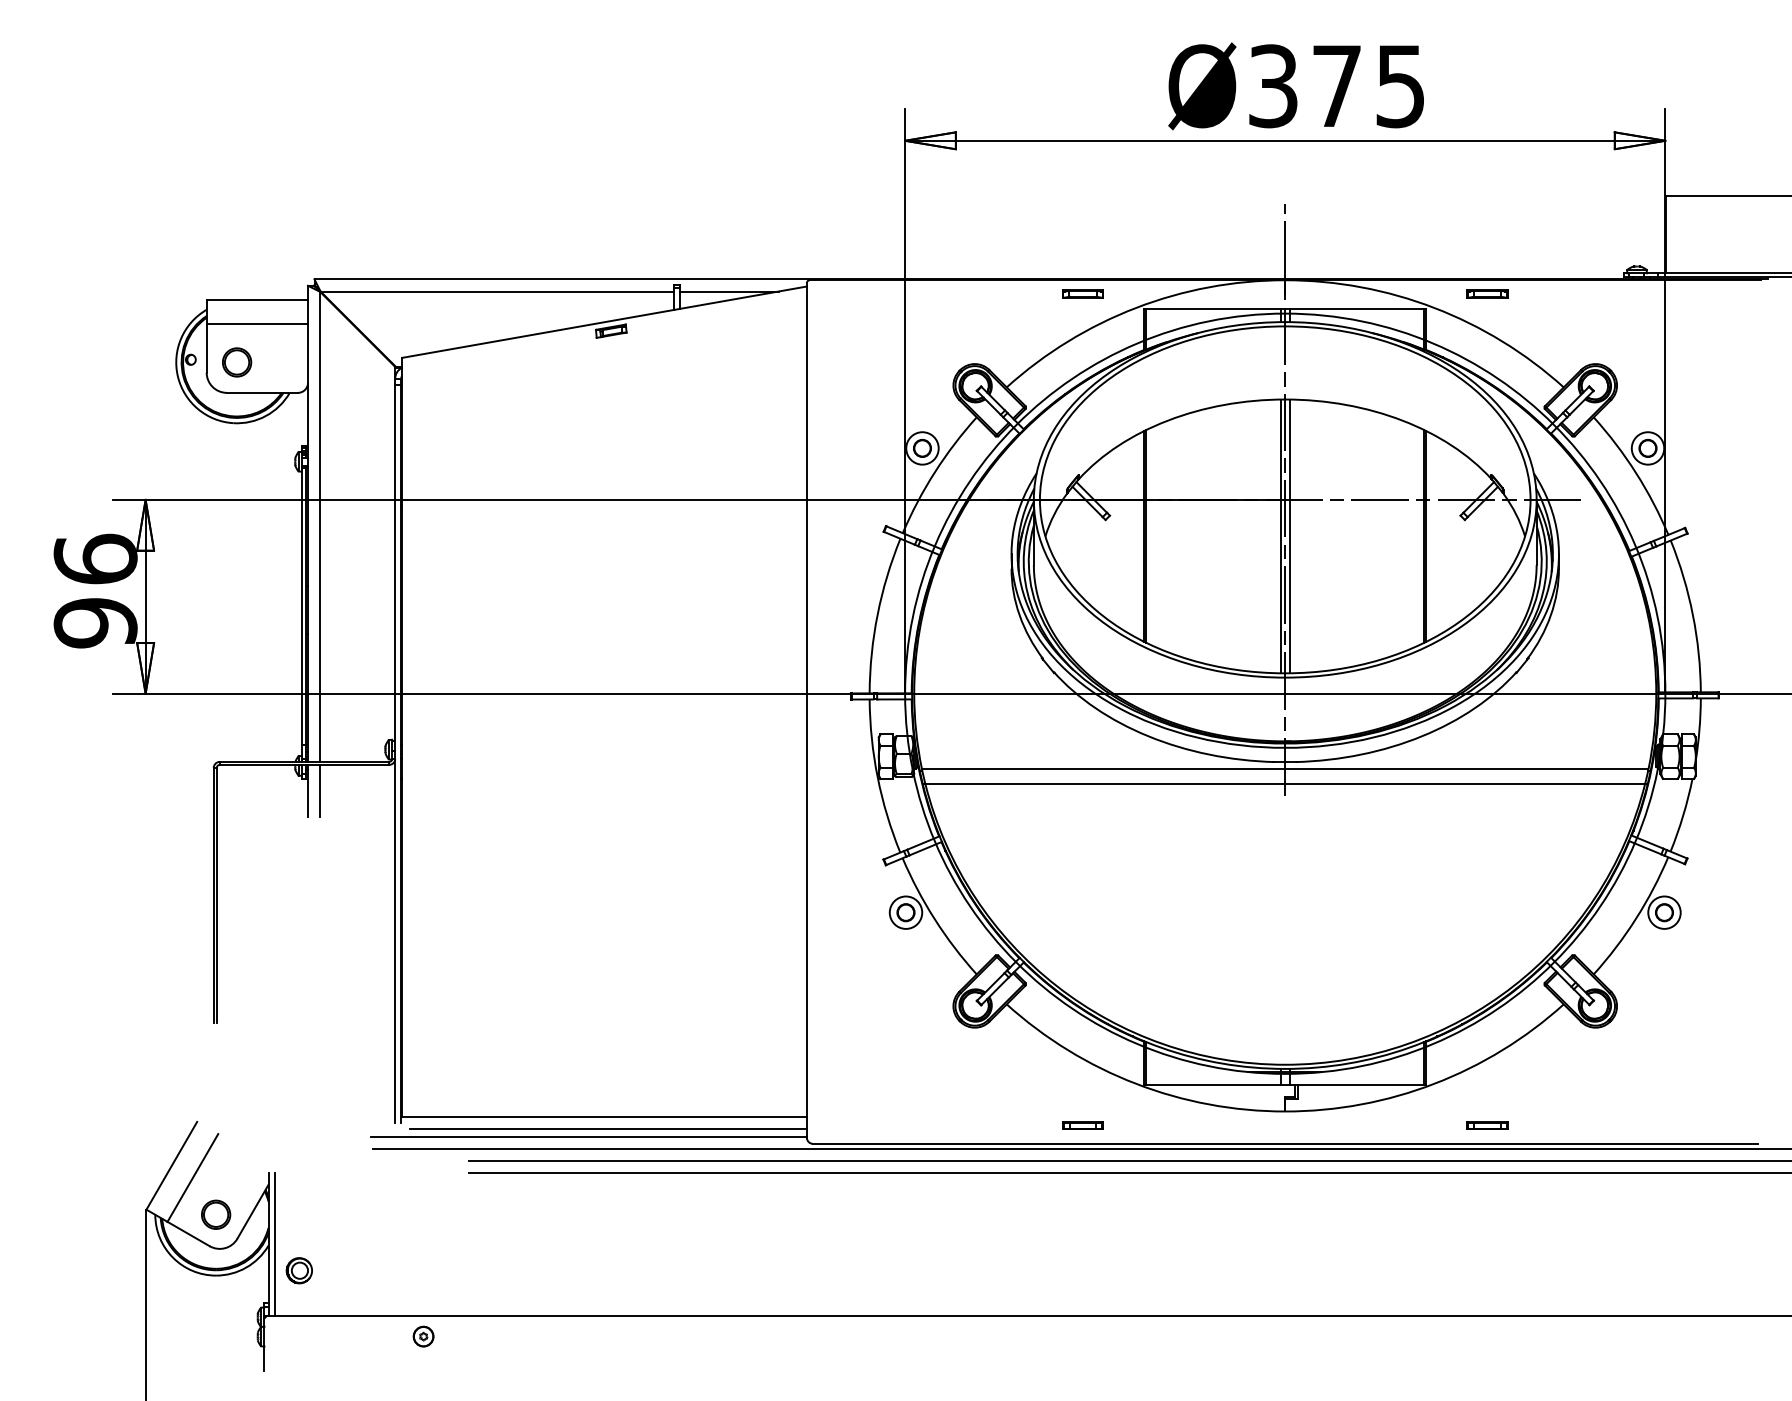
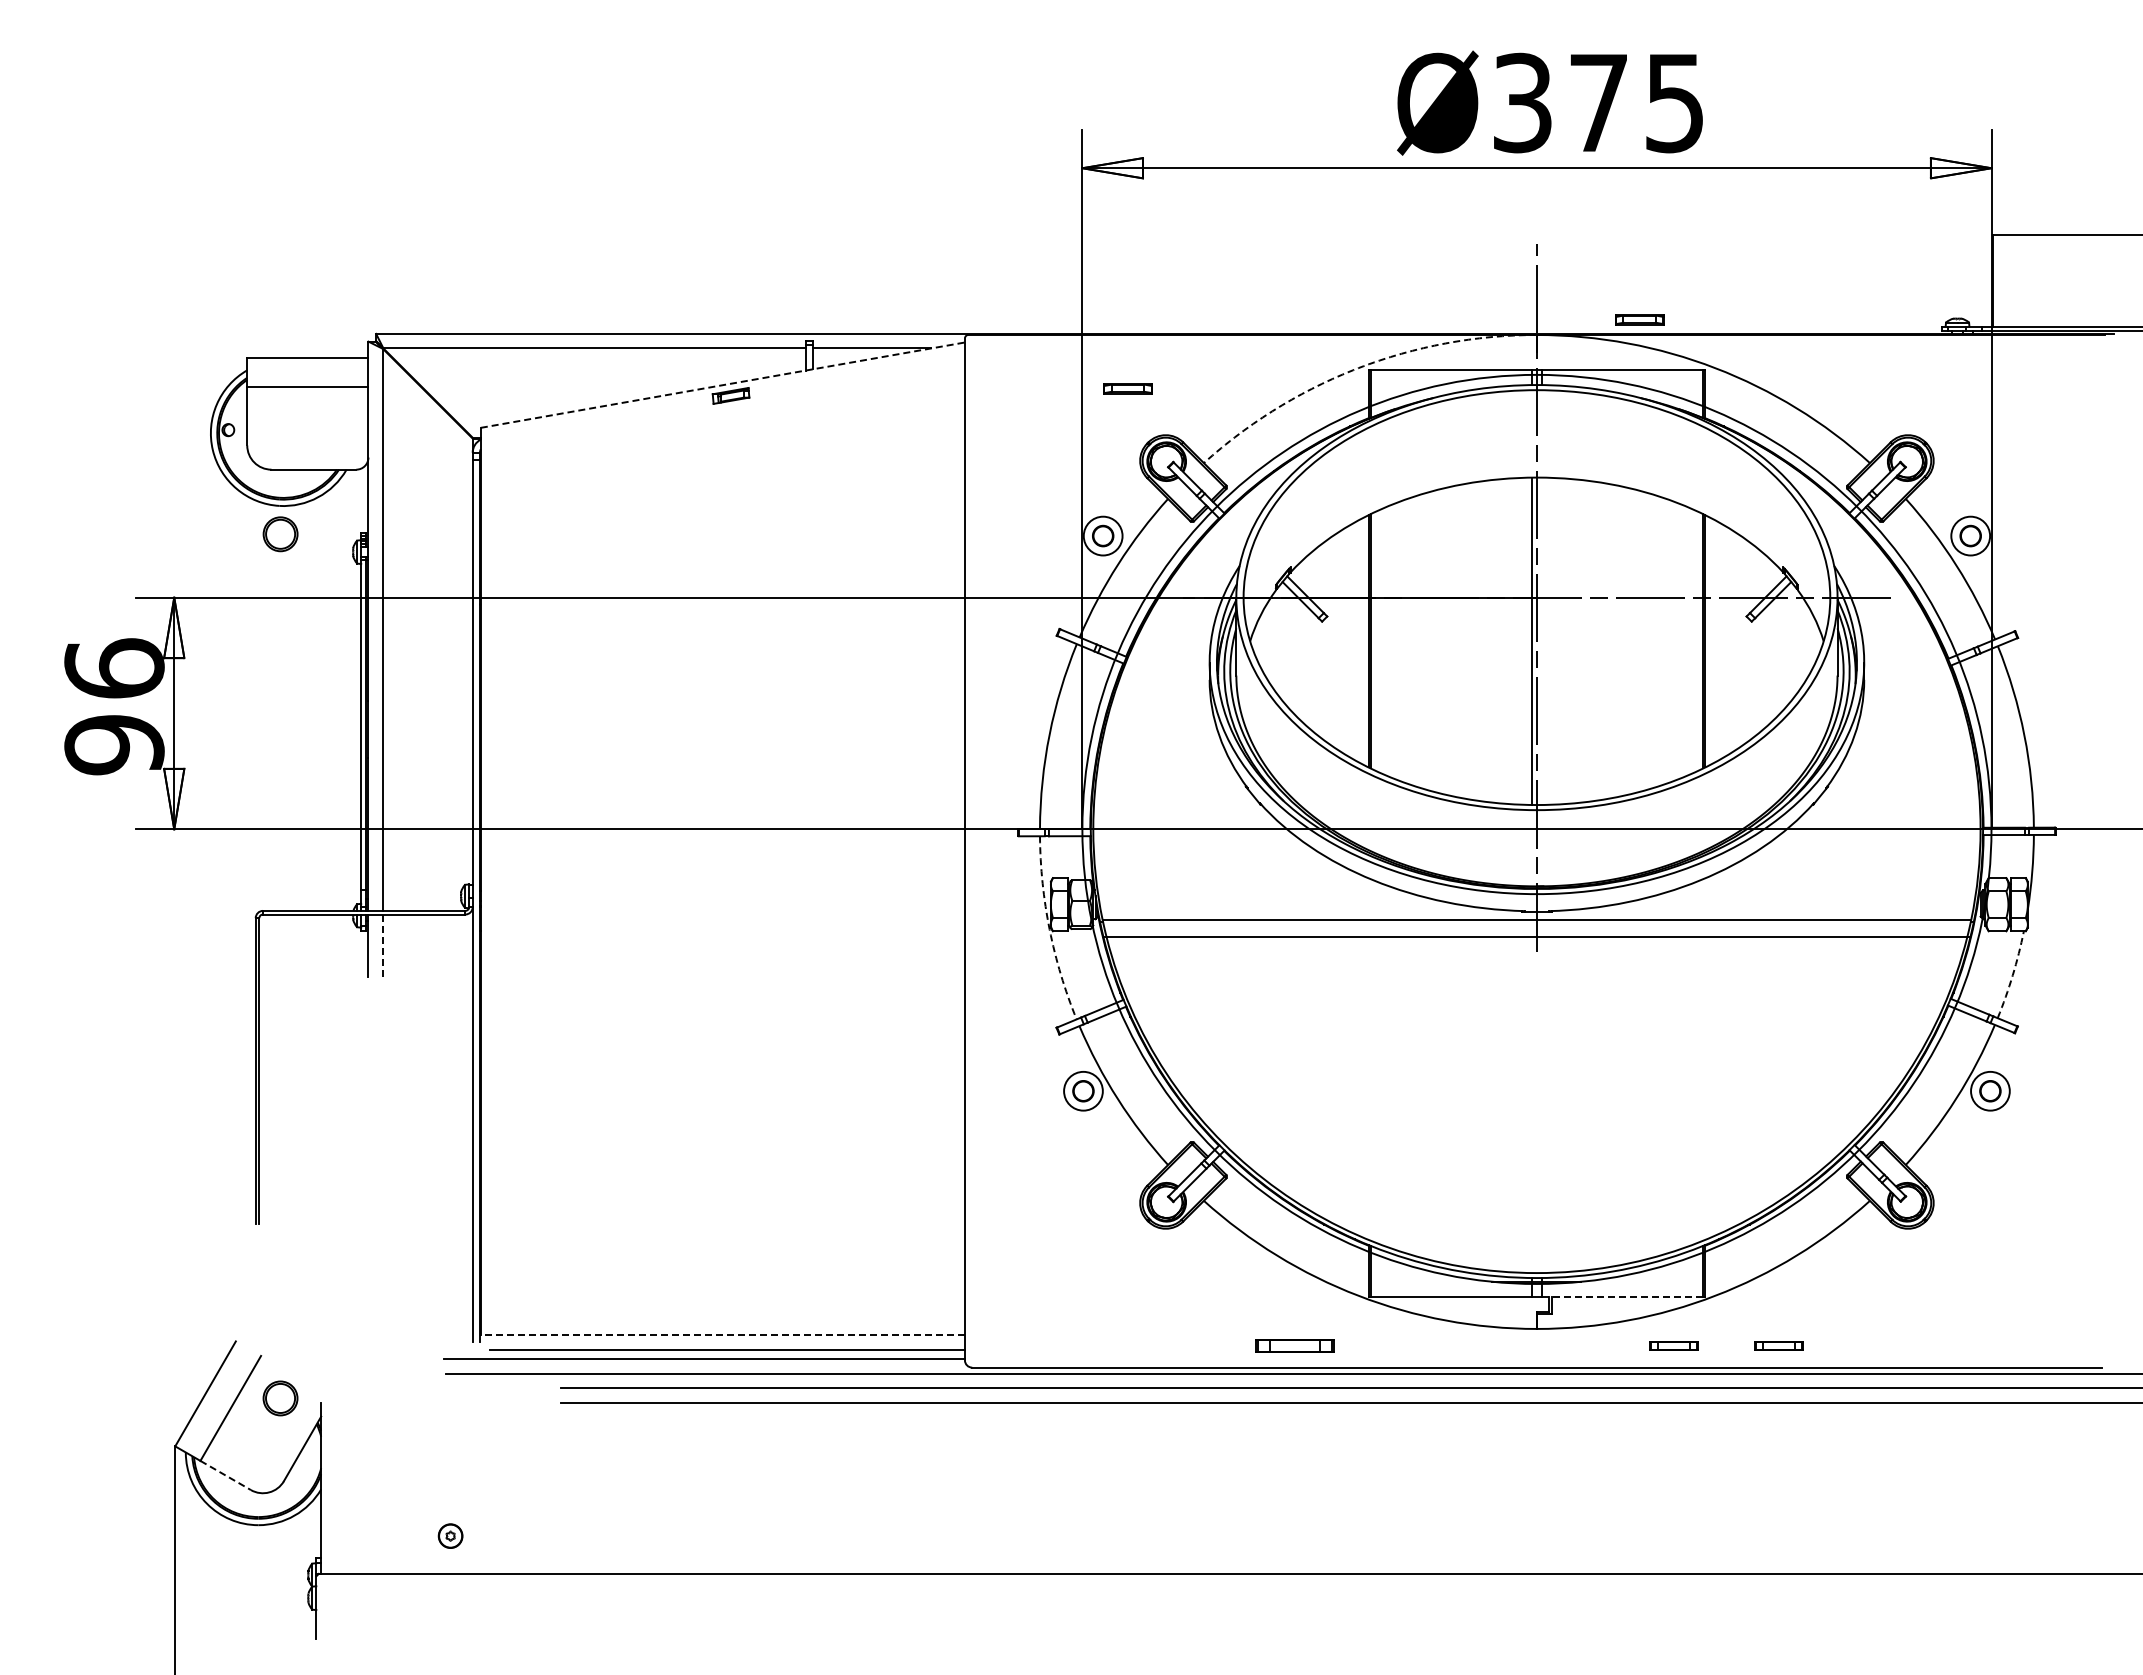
part: (1082, 294) -> (1127, 388), moved
part: (1487, 294) -> (1639, 319), moved
arc: (1136, 308) -> (1358, 368), solid -> dashed
line: (604, 322) -> (722, 385), solid -> dashed
part: (236, 362) -> (280, 534), moved
line: (1289, 536) -> (1542, 641), removed
arc: (877, 777) -> (1049, 929), solid -> dashed
line: (320, 790) -> (383, 945), solid -> dashed
arc: (1682, 815) -> (2012, 975), solid -> dashed
line: (1356, 1085) -> (1622, 1297), solid -> dashed
line: (604, 1116) -> (722, 1335), solid -> dashed
part: (1082, 1125) -> (1294, 1345), size x1.6
part: (1399, 1125) -> (1673, 1345), added
part: (216, 1214) -> (280, 1398), moved
line: (189, 1234) -> (226, 1475), solid -> dashed
line: (274, 1244) -> (328, 1488), removed
part: (299, 1270) -> (358, 1519), removed
part: (423, 1336) -> (450, 1535), moved

